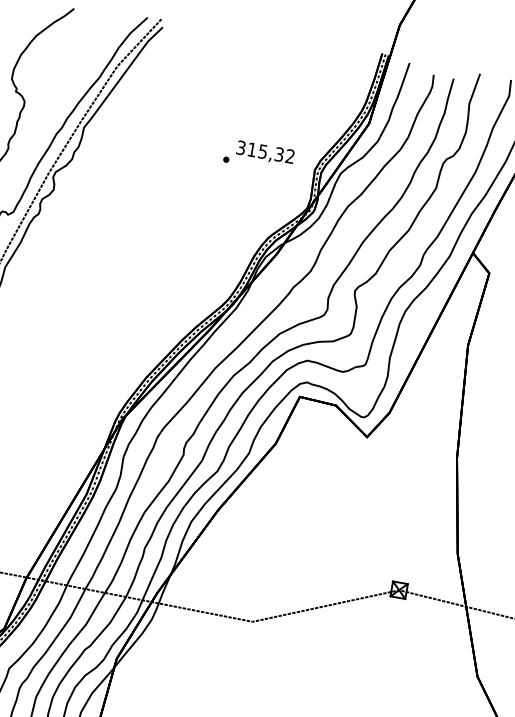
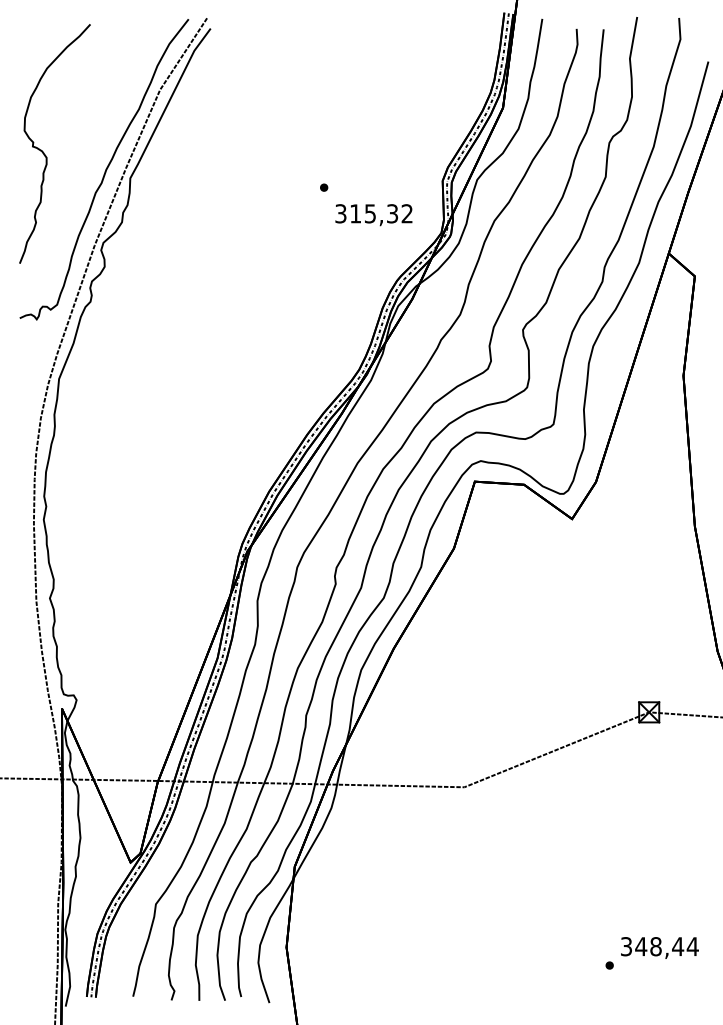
text: (265, 153) -> (373, 215), moved

